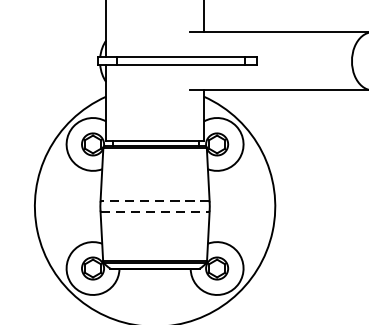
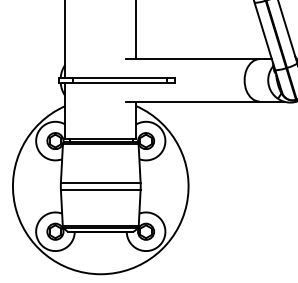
line: (154, 201) -> (100, 182), dashed -> solid
line: (154, 212) -> (100, 190), dashed -> solid

